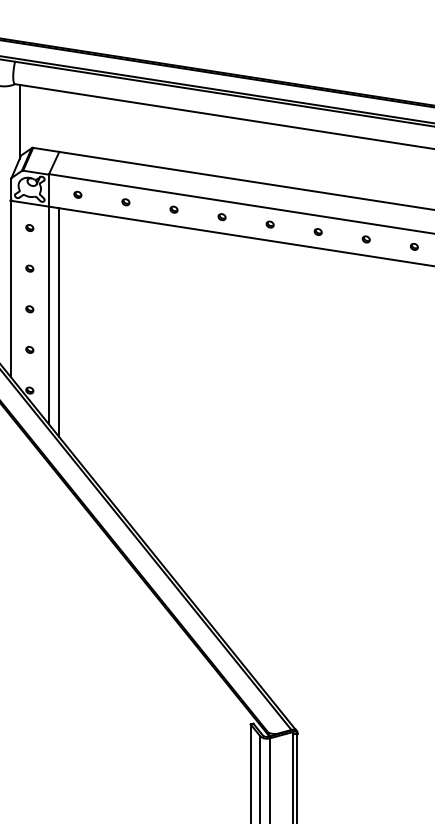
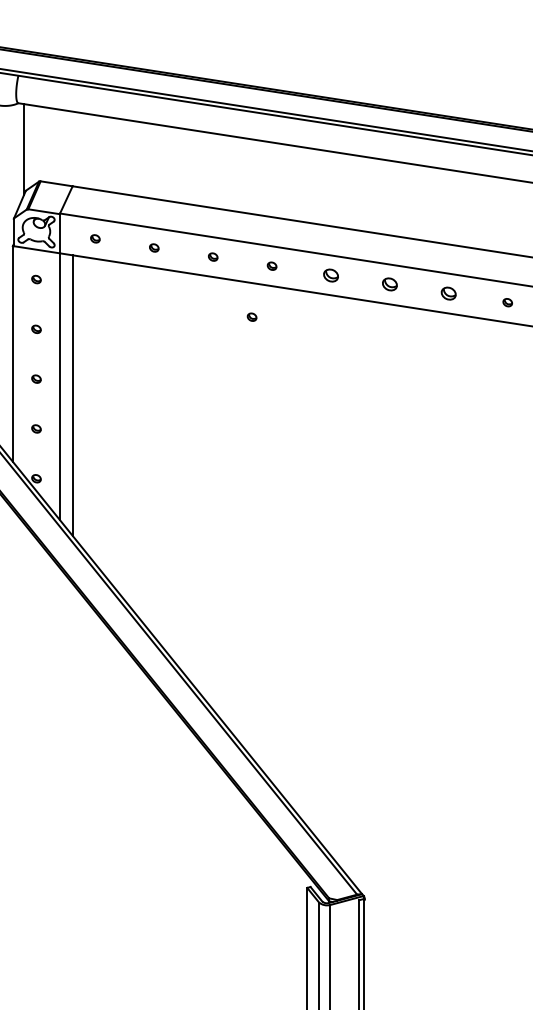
part: (269, 223) -> (330, 274), size x1.6
part: (317, 232) -> (389, 284), size x1.6
part: (366, 239) -> (448, 293), size x1.6
part: (205, 258) -> (251, 316), added

